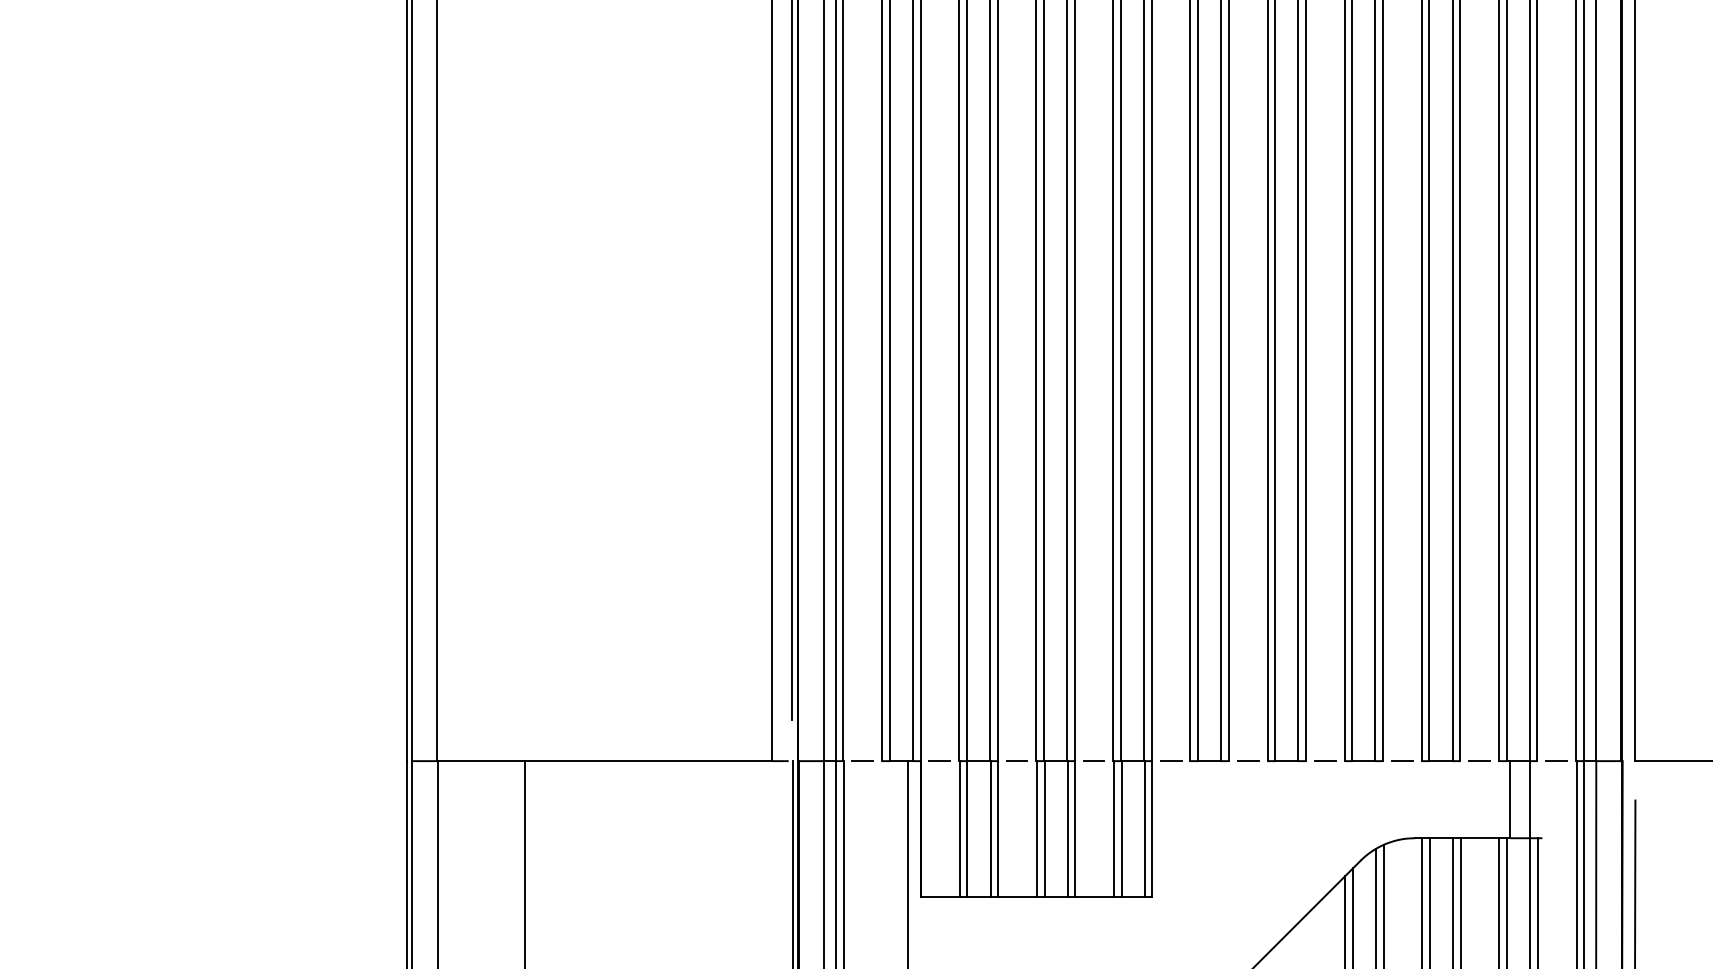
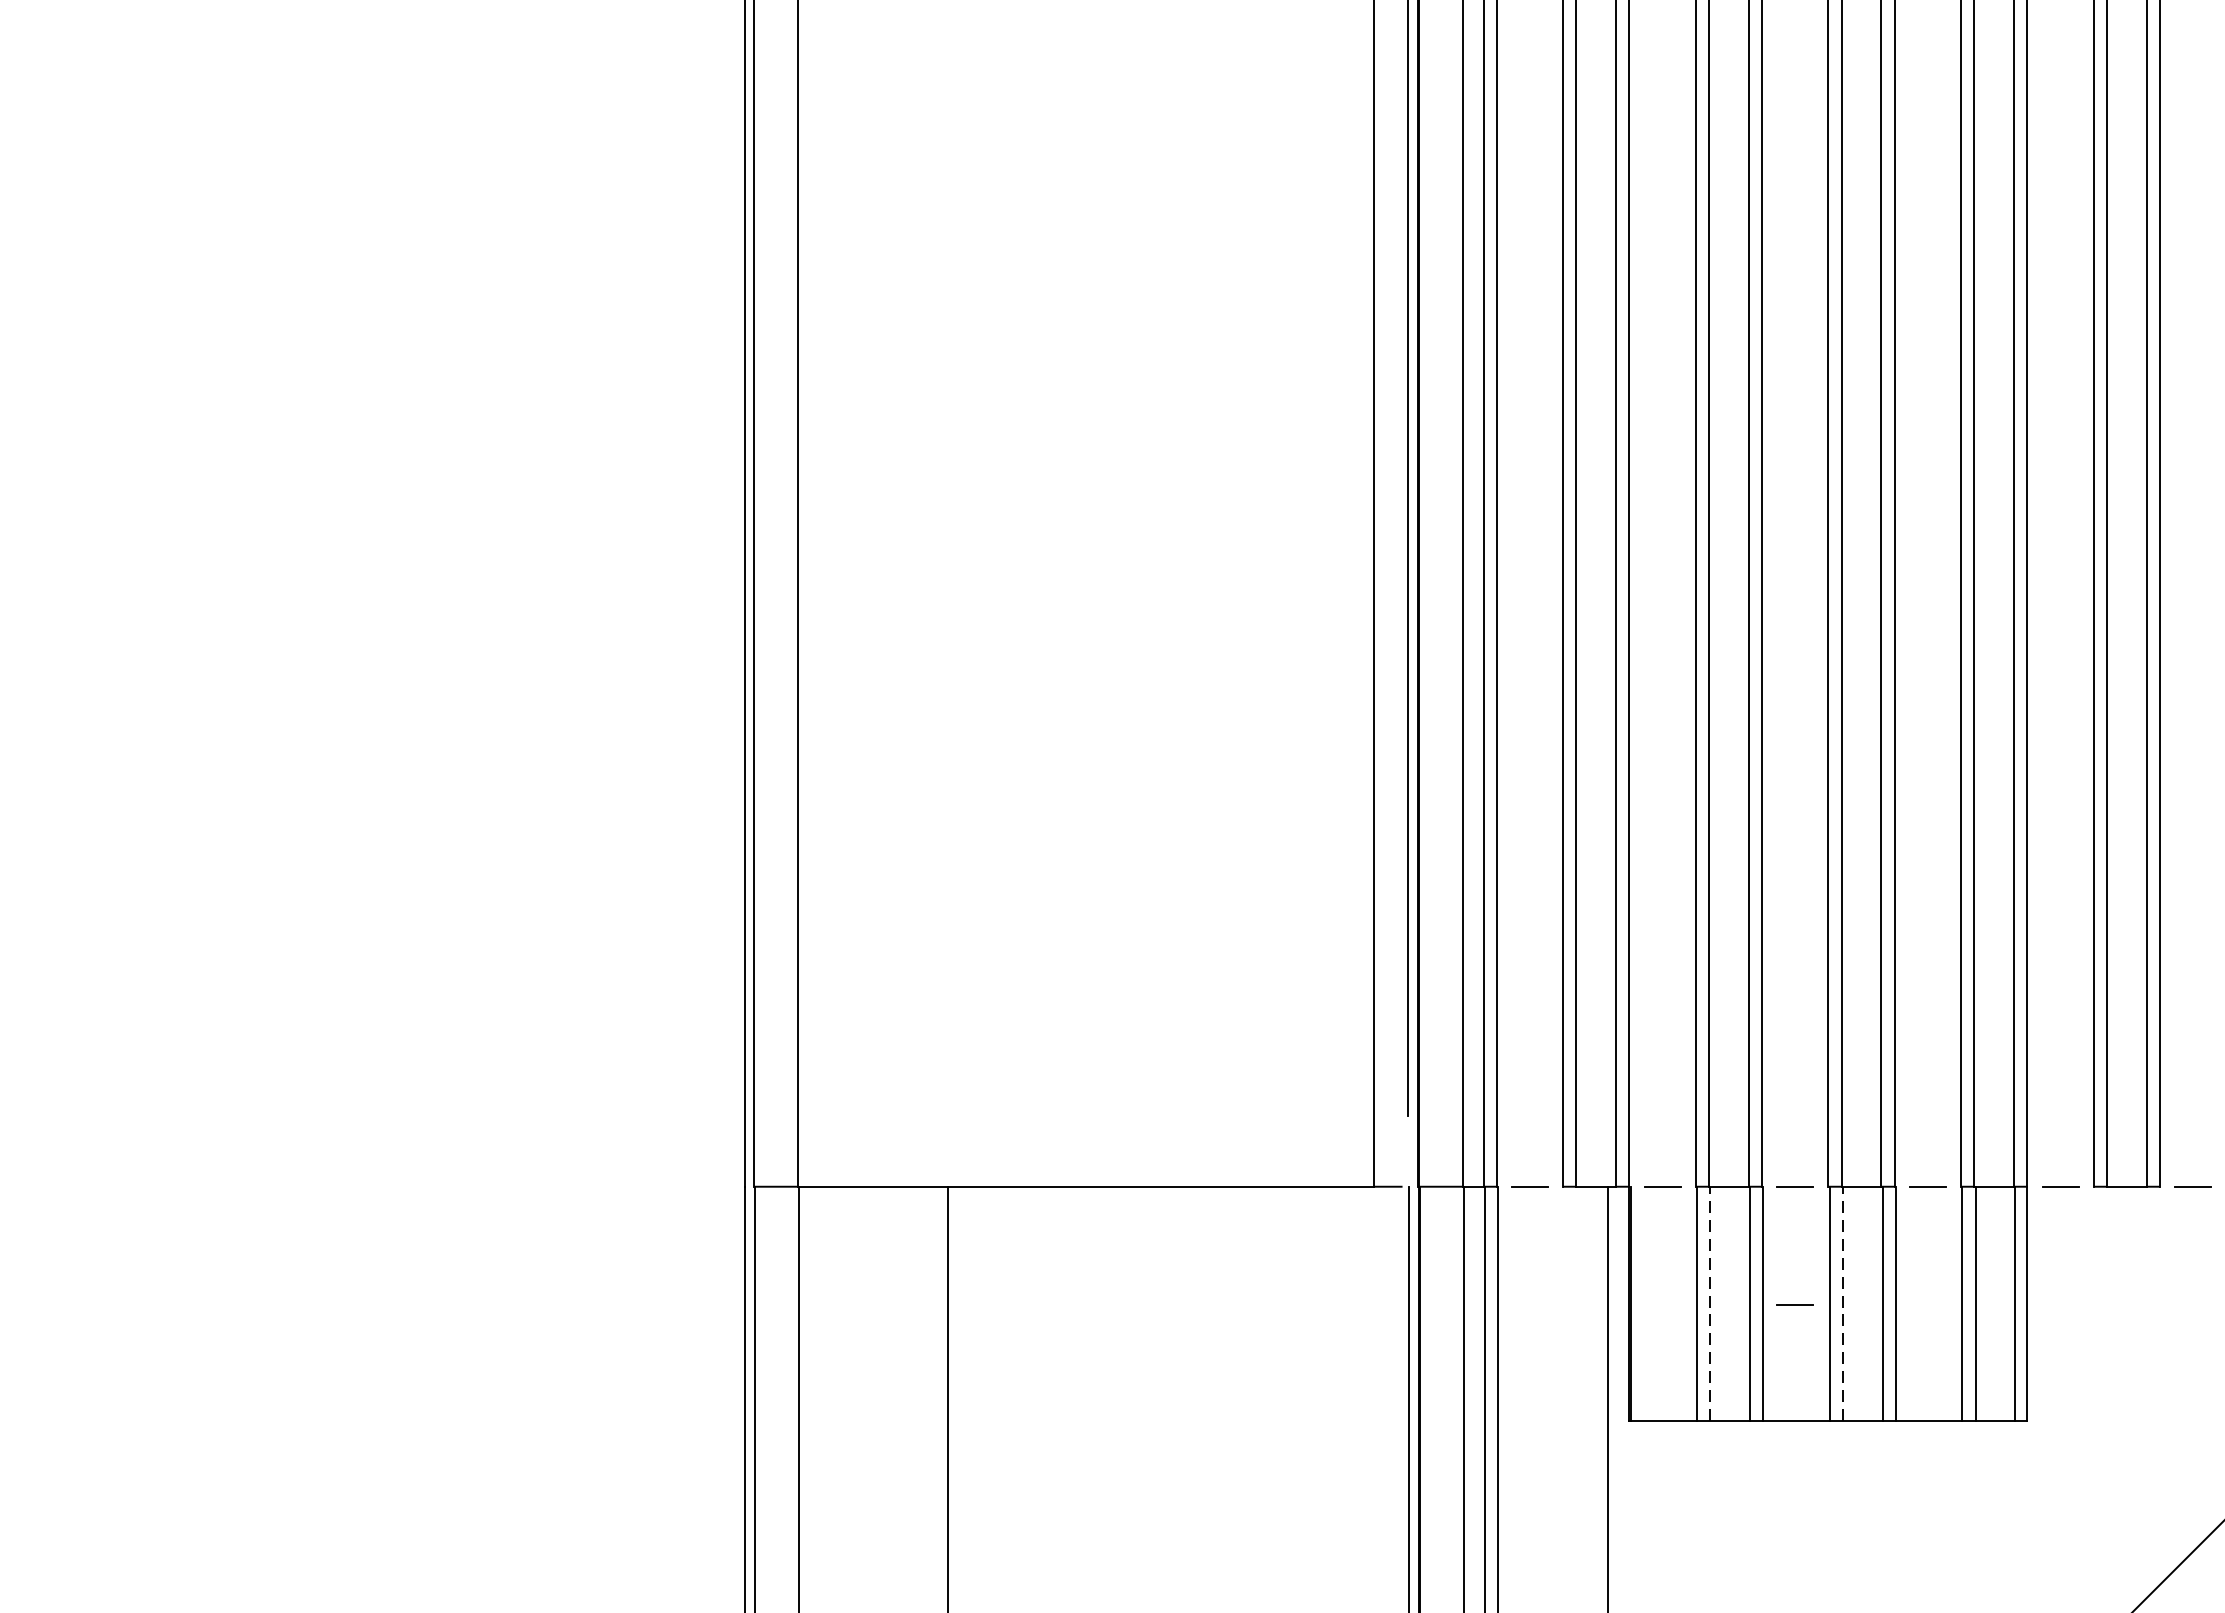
line: (967, 828) -> (1710, 1302), solid -> dashed
line: (1044, 828) -> (1842, 1302), solid -> dashed
line: (1016, 829) -> (1794, 1304), added

